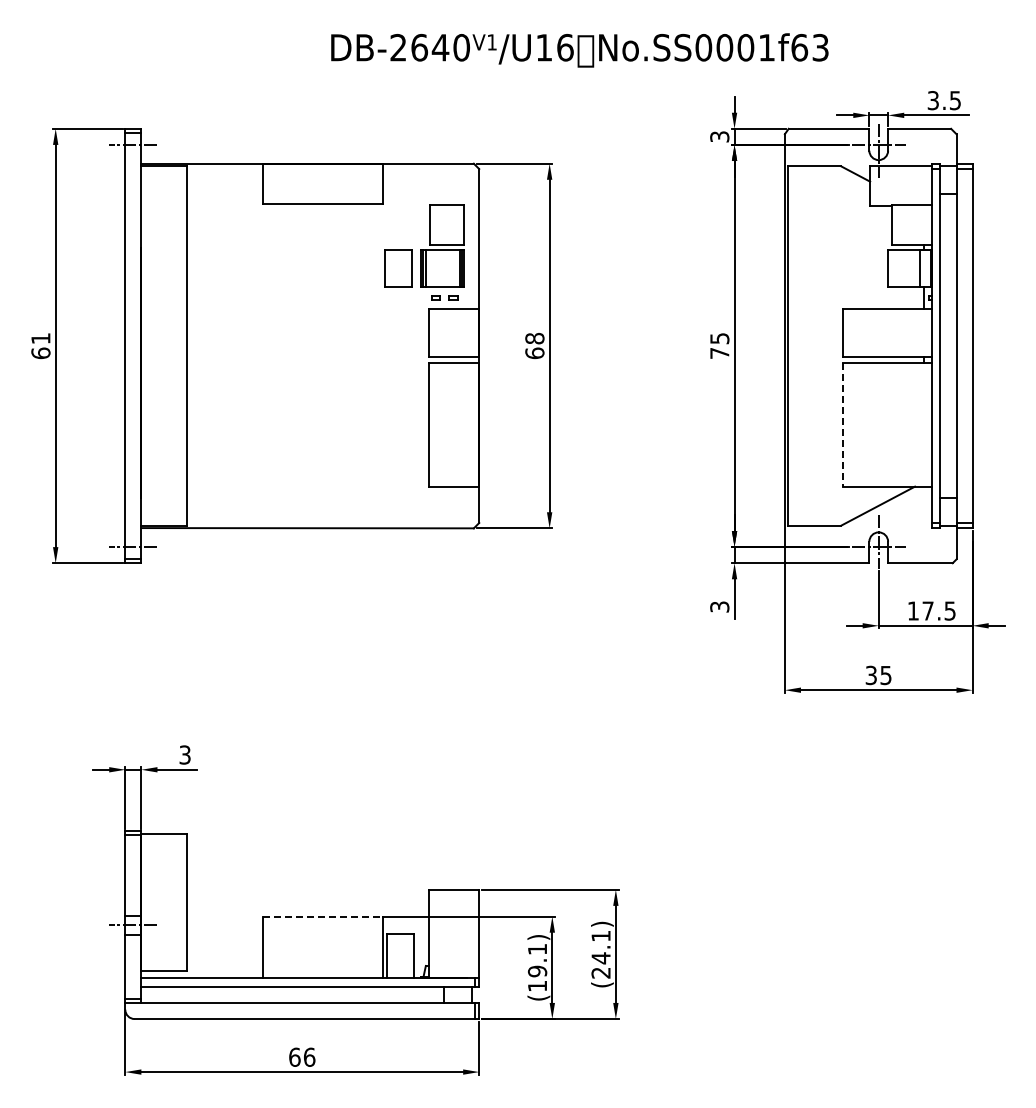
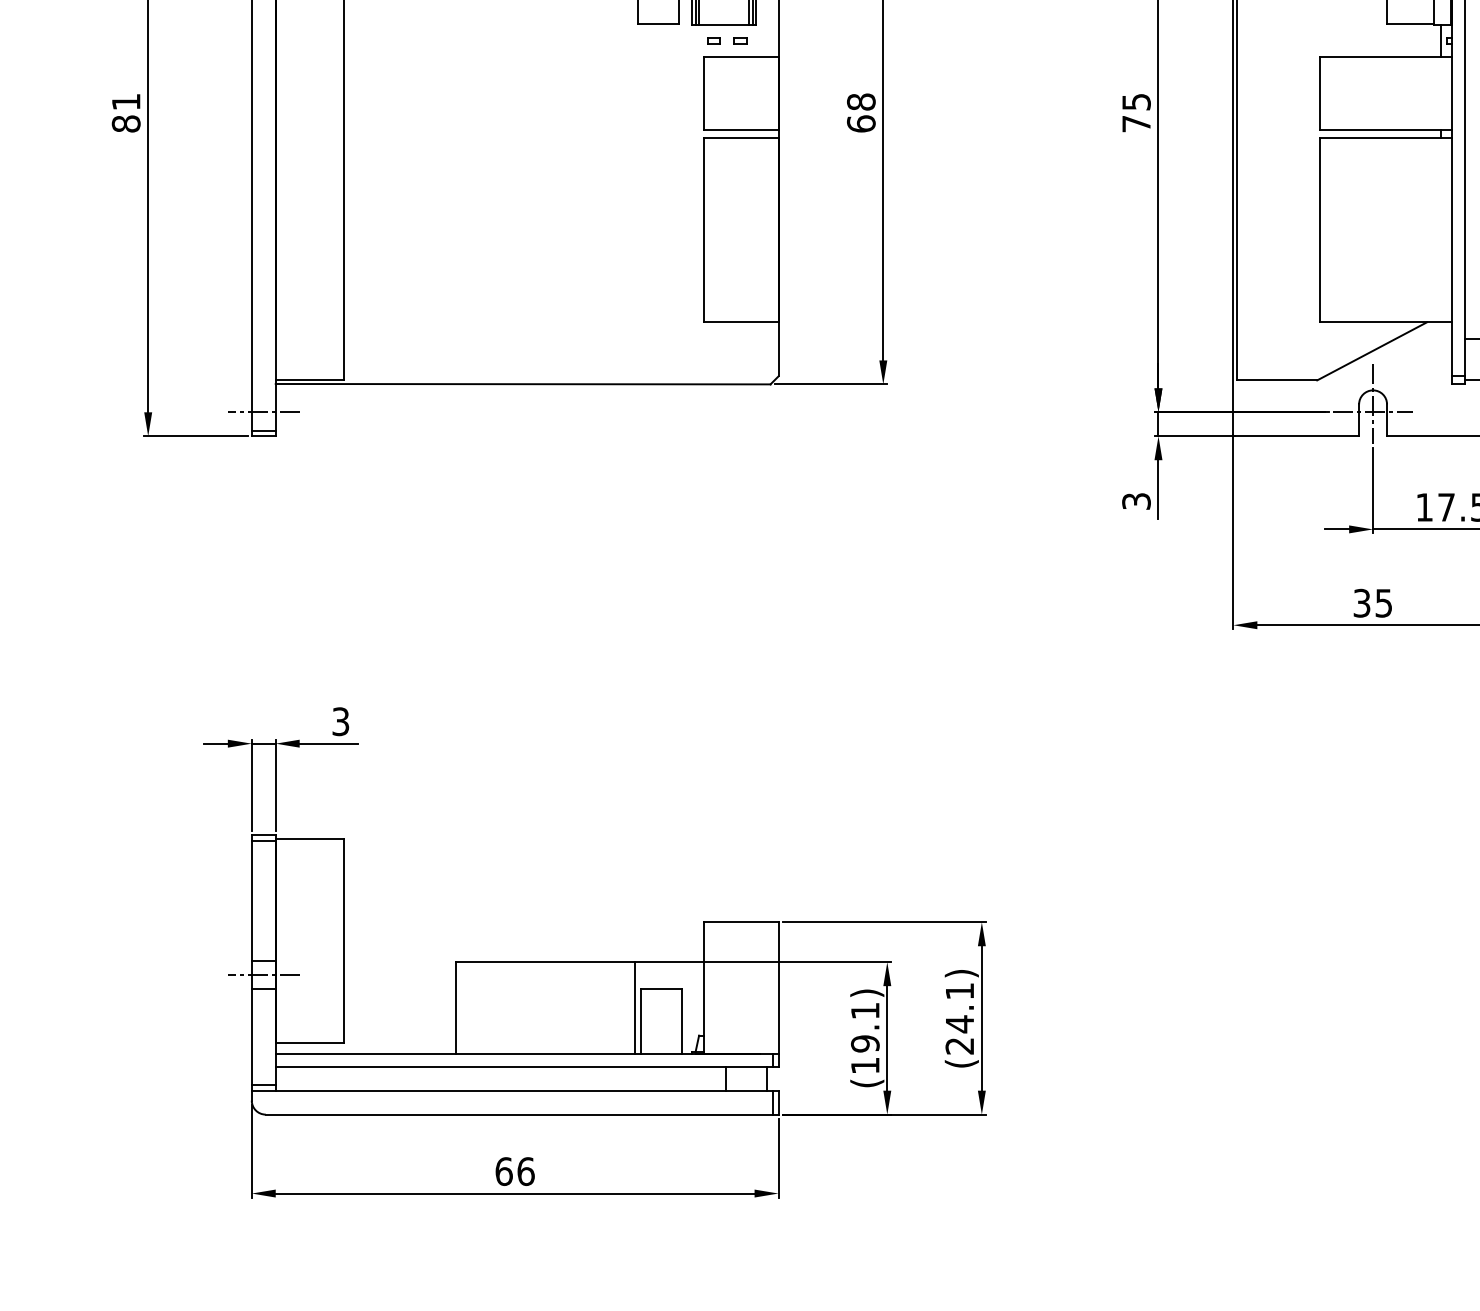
text: (40, 353) -> (125, 124), 61 -> 81
line: (843, 424) -> (1320, 229), dashed -> solid
line: (323, 916) -> (546, 962), dashed -> solid

